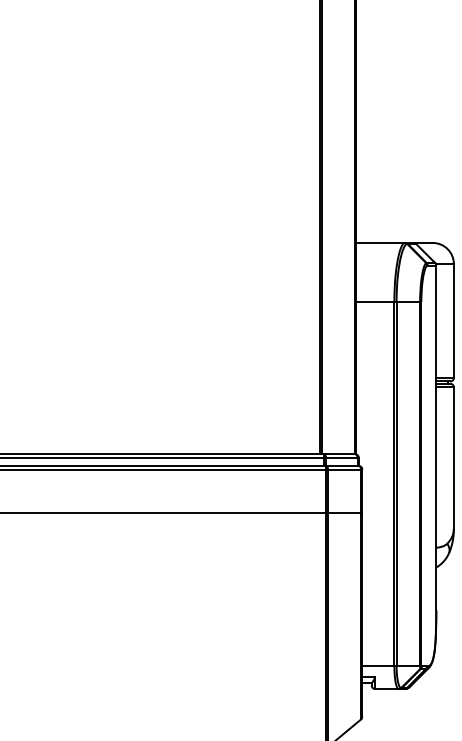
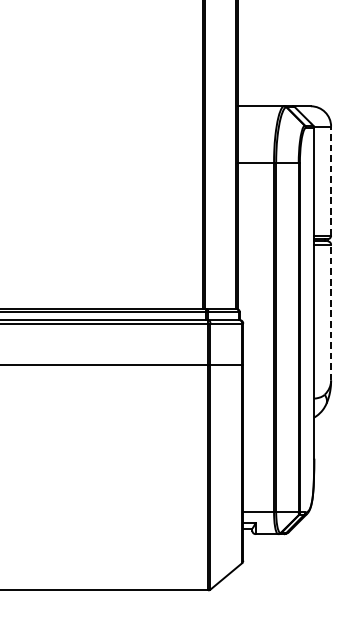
line: (453, 321) -> (330, 181), solid -> dashed
line: (453, 458) -> (330, 313), solid -> dashed

